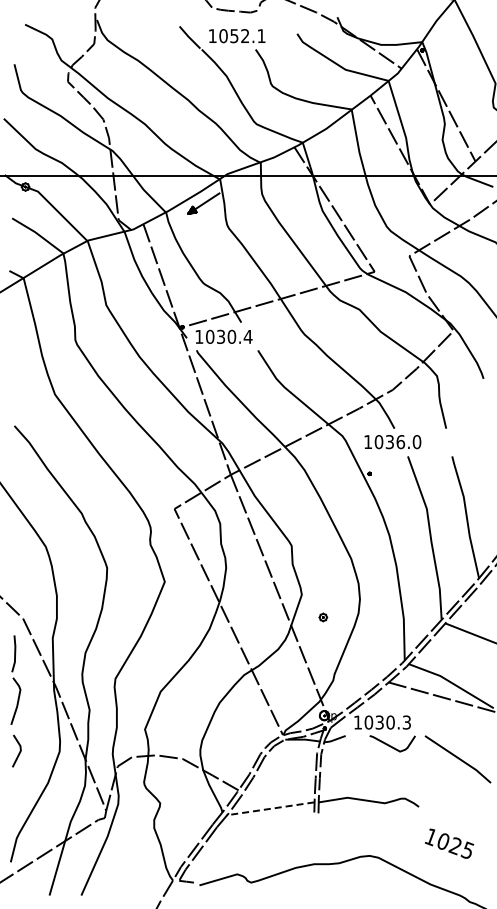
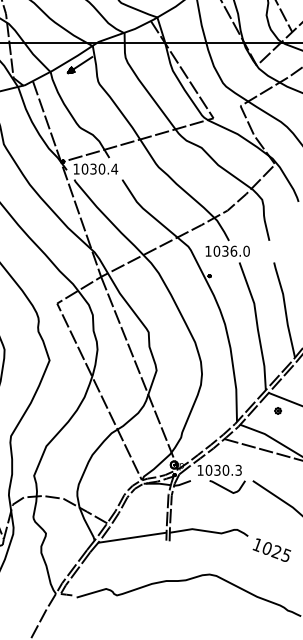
part: (323, 617) -> (278, 410), moved
line: (270, 808) -> (132, 537), dashed -> solid
text: (449, 843) -> (271, 550), moved

